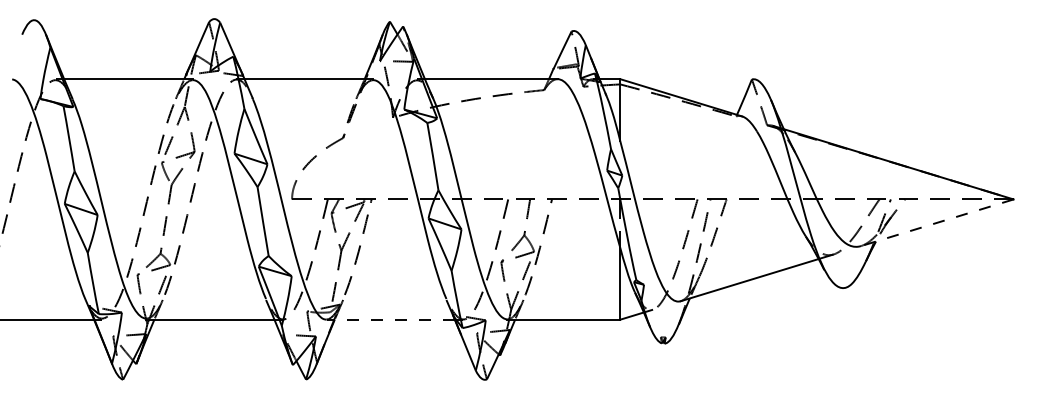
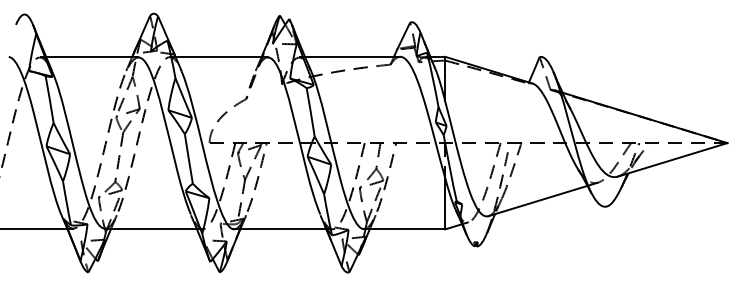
line: (937, 222) -> (672, 159), dashed -> solid
line: (390, 319) -> (280, 229), dashed -> solid

